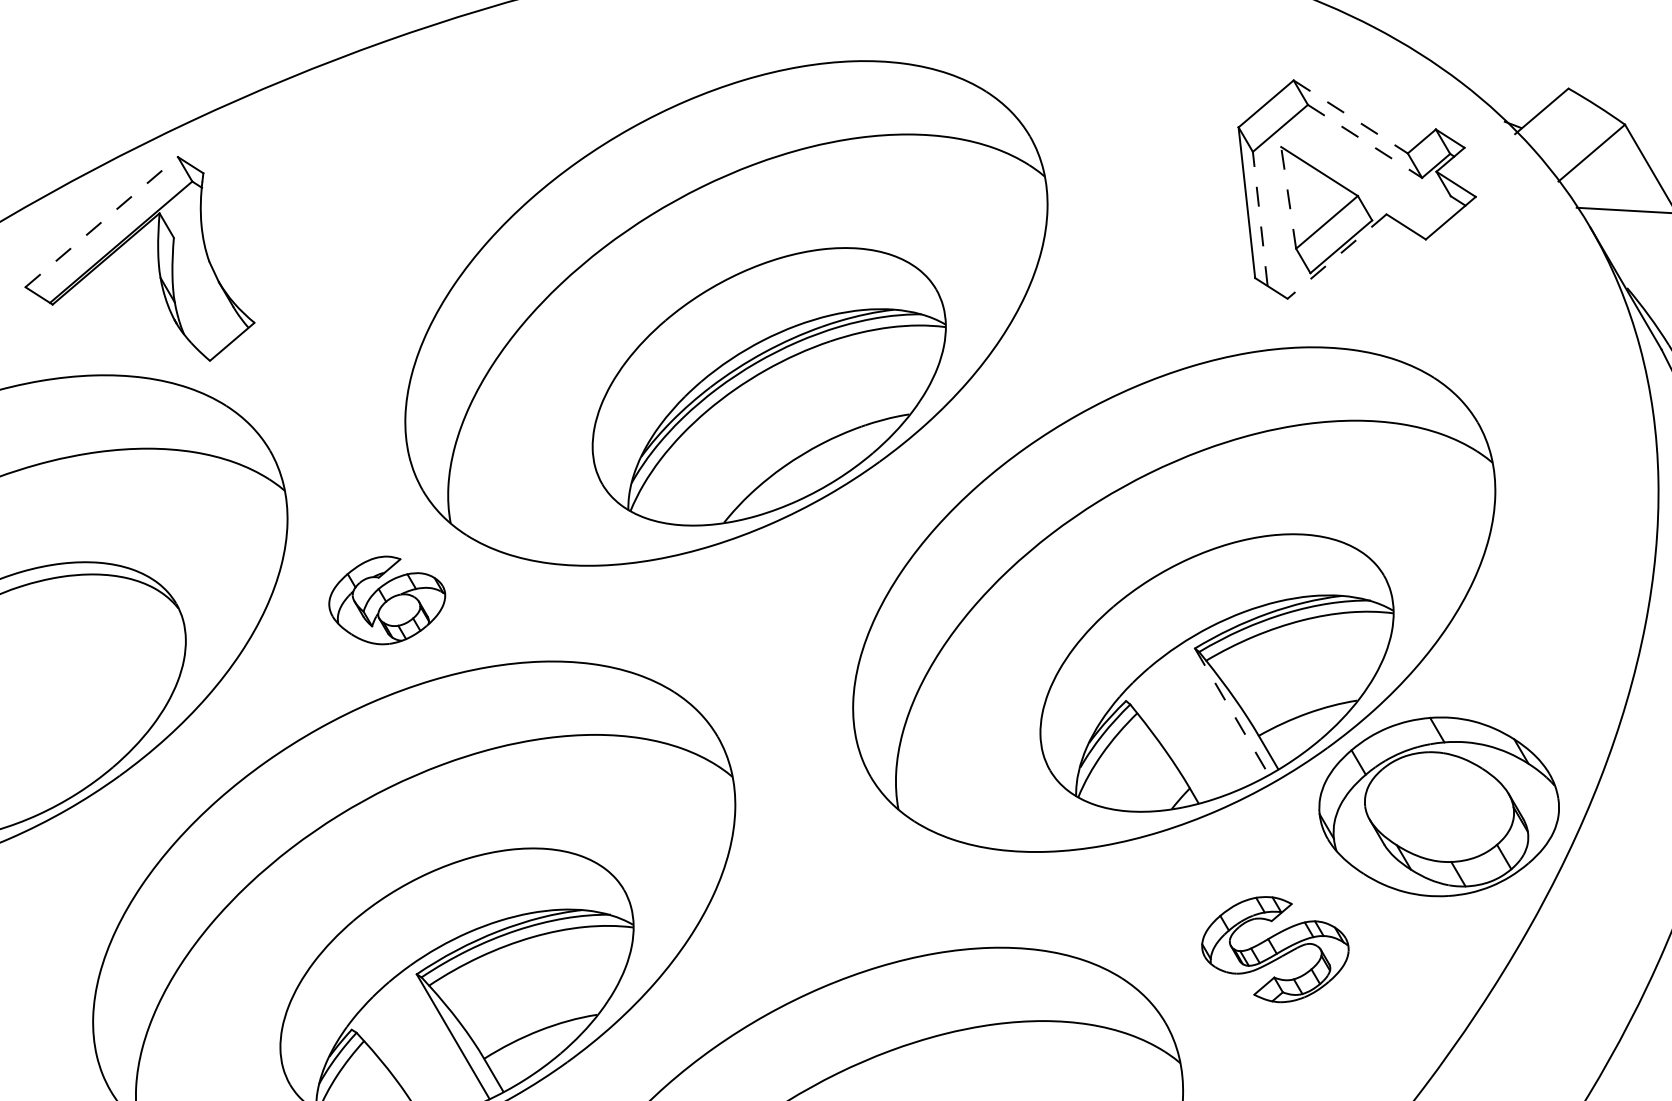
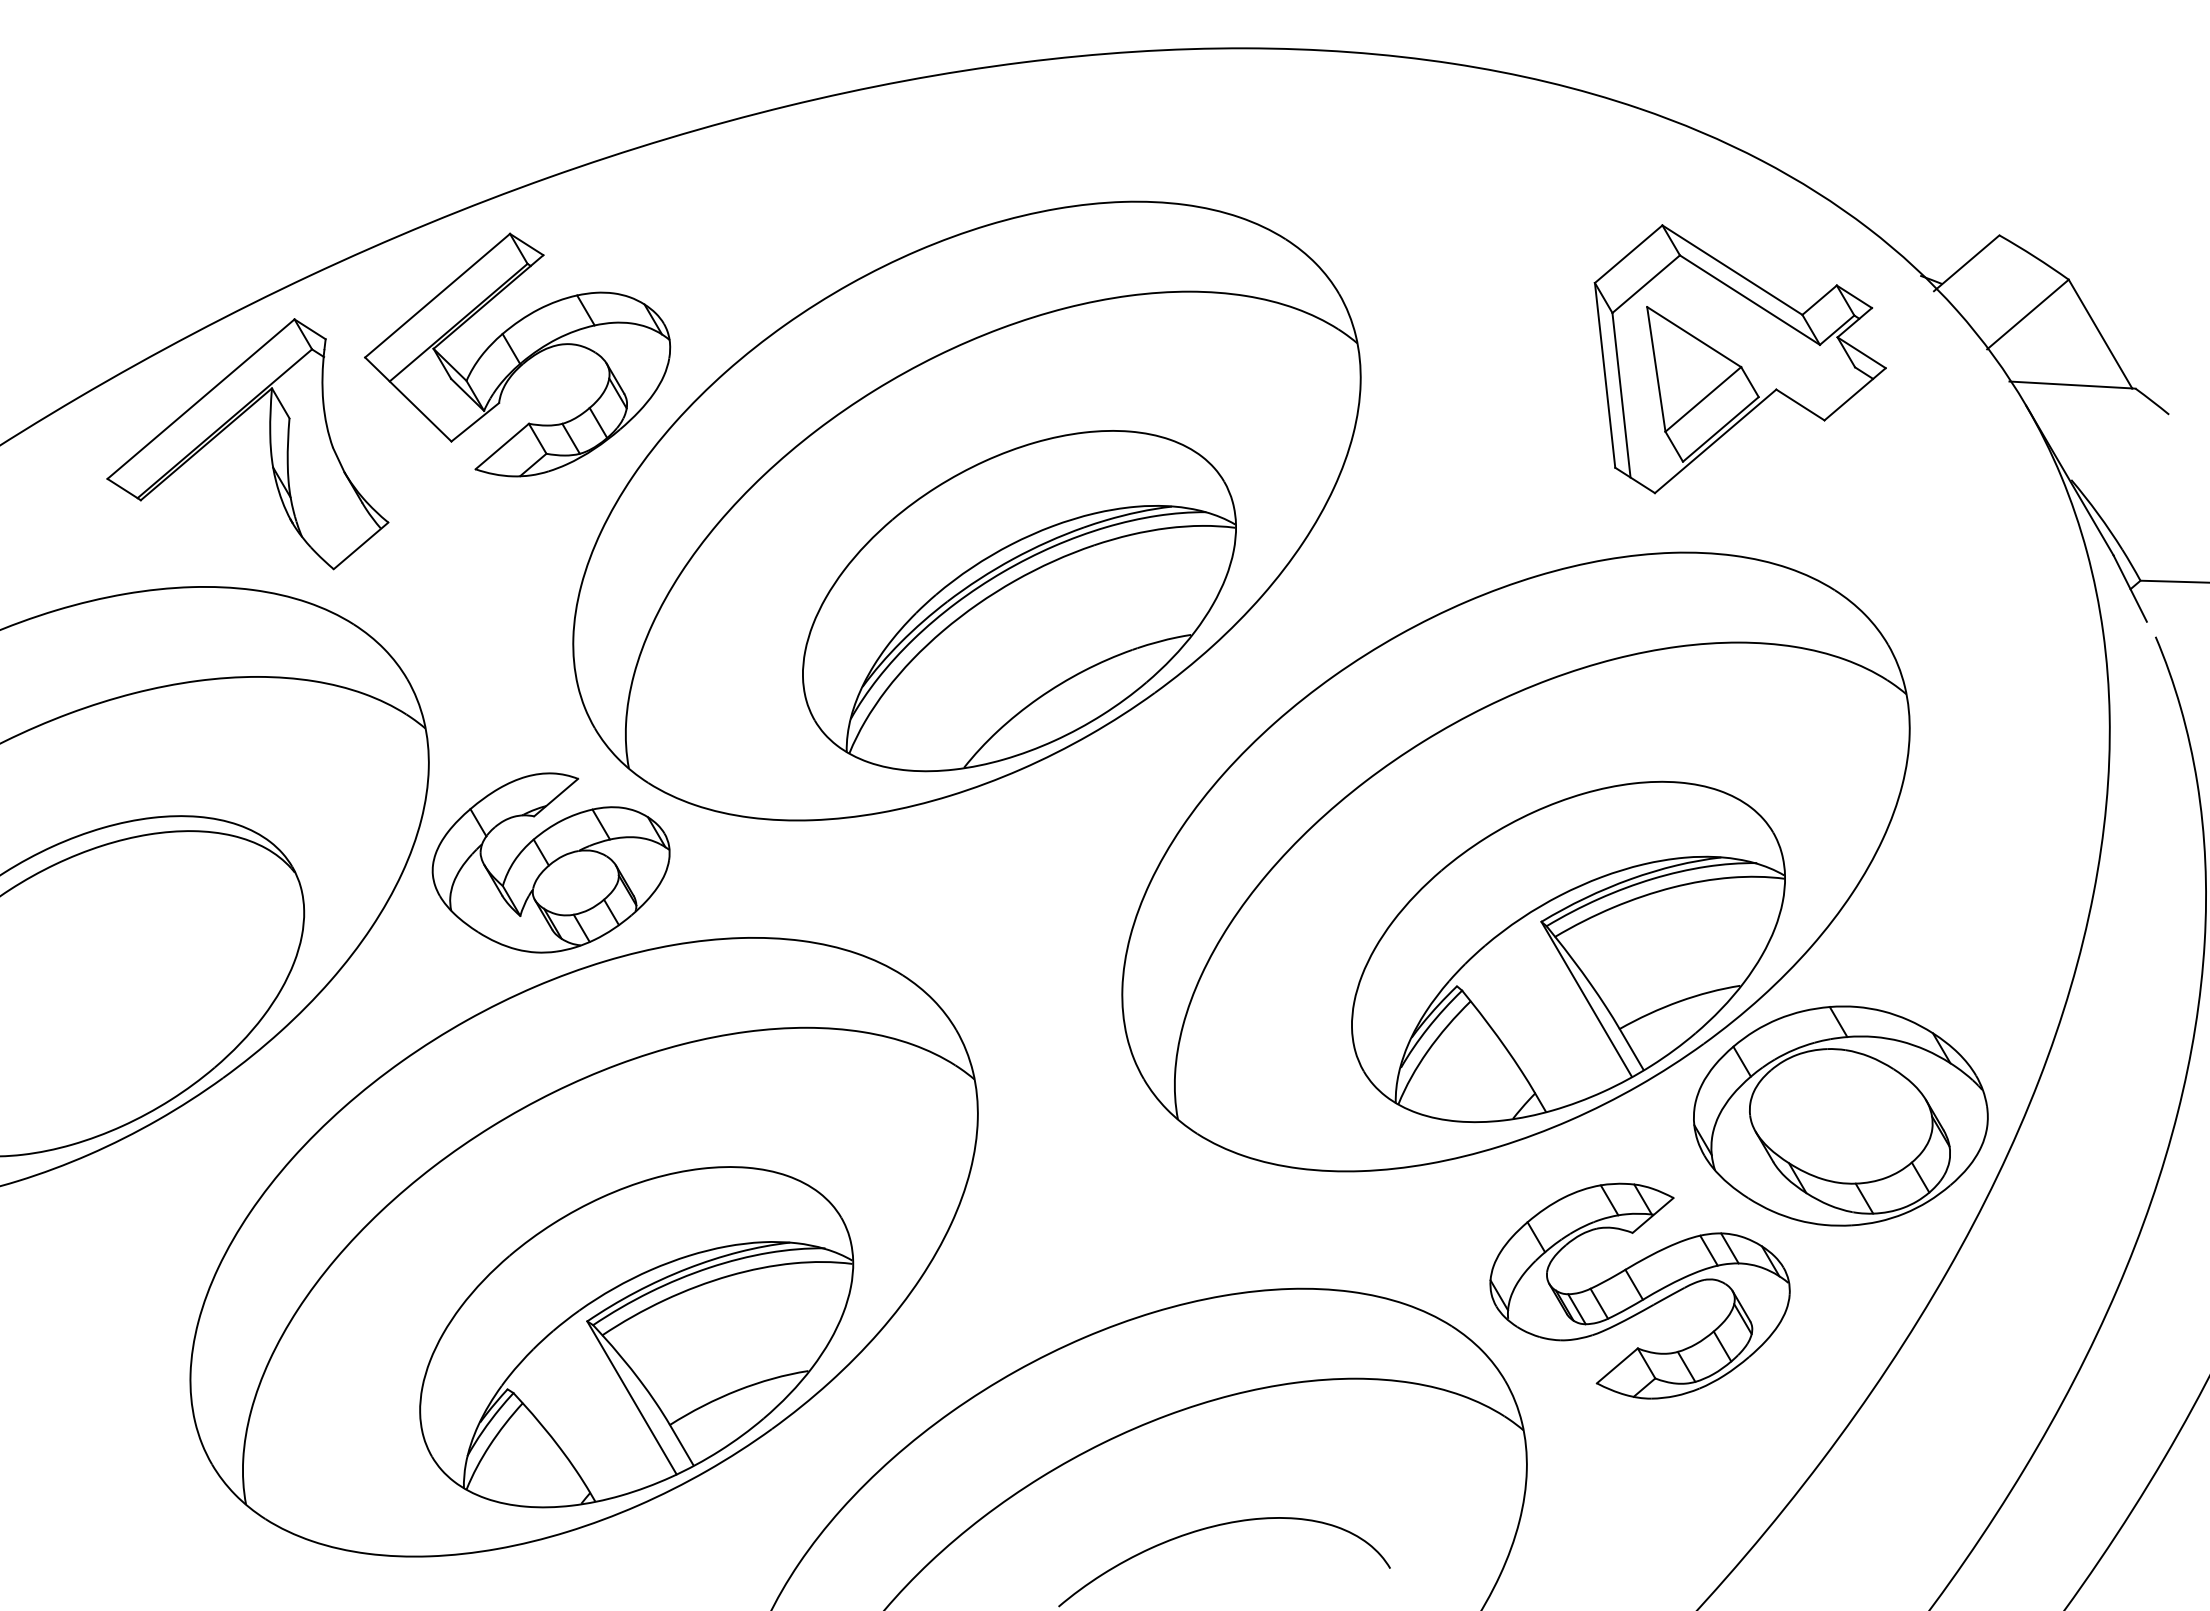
line: (1350, 117) -> (1732, 270), dashed -> solid
line: (1365, 141) -> (1750, 300), dashed -> solid
part: (359, 185) -> (517, 354), added
line: (1288, 197) -> (1656, 368), dashed -> solid
line: (1260, 219) -> (1621, 395), dashed -> solid
line: (102, 222) -> (201, 399), dashed -> solid
line: (1336, 256) -> (1715, 441), dashed -> solid
part: (386, 600) -> (550, 862), size x1.67
line: (1231, 711) -> (1586, 999), dashed -> solid
part: (1274, 949) -> (1639, 1290), size x1.67

